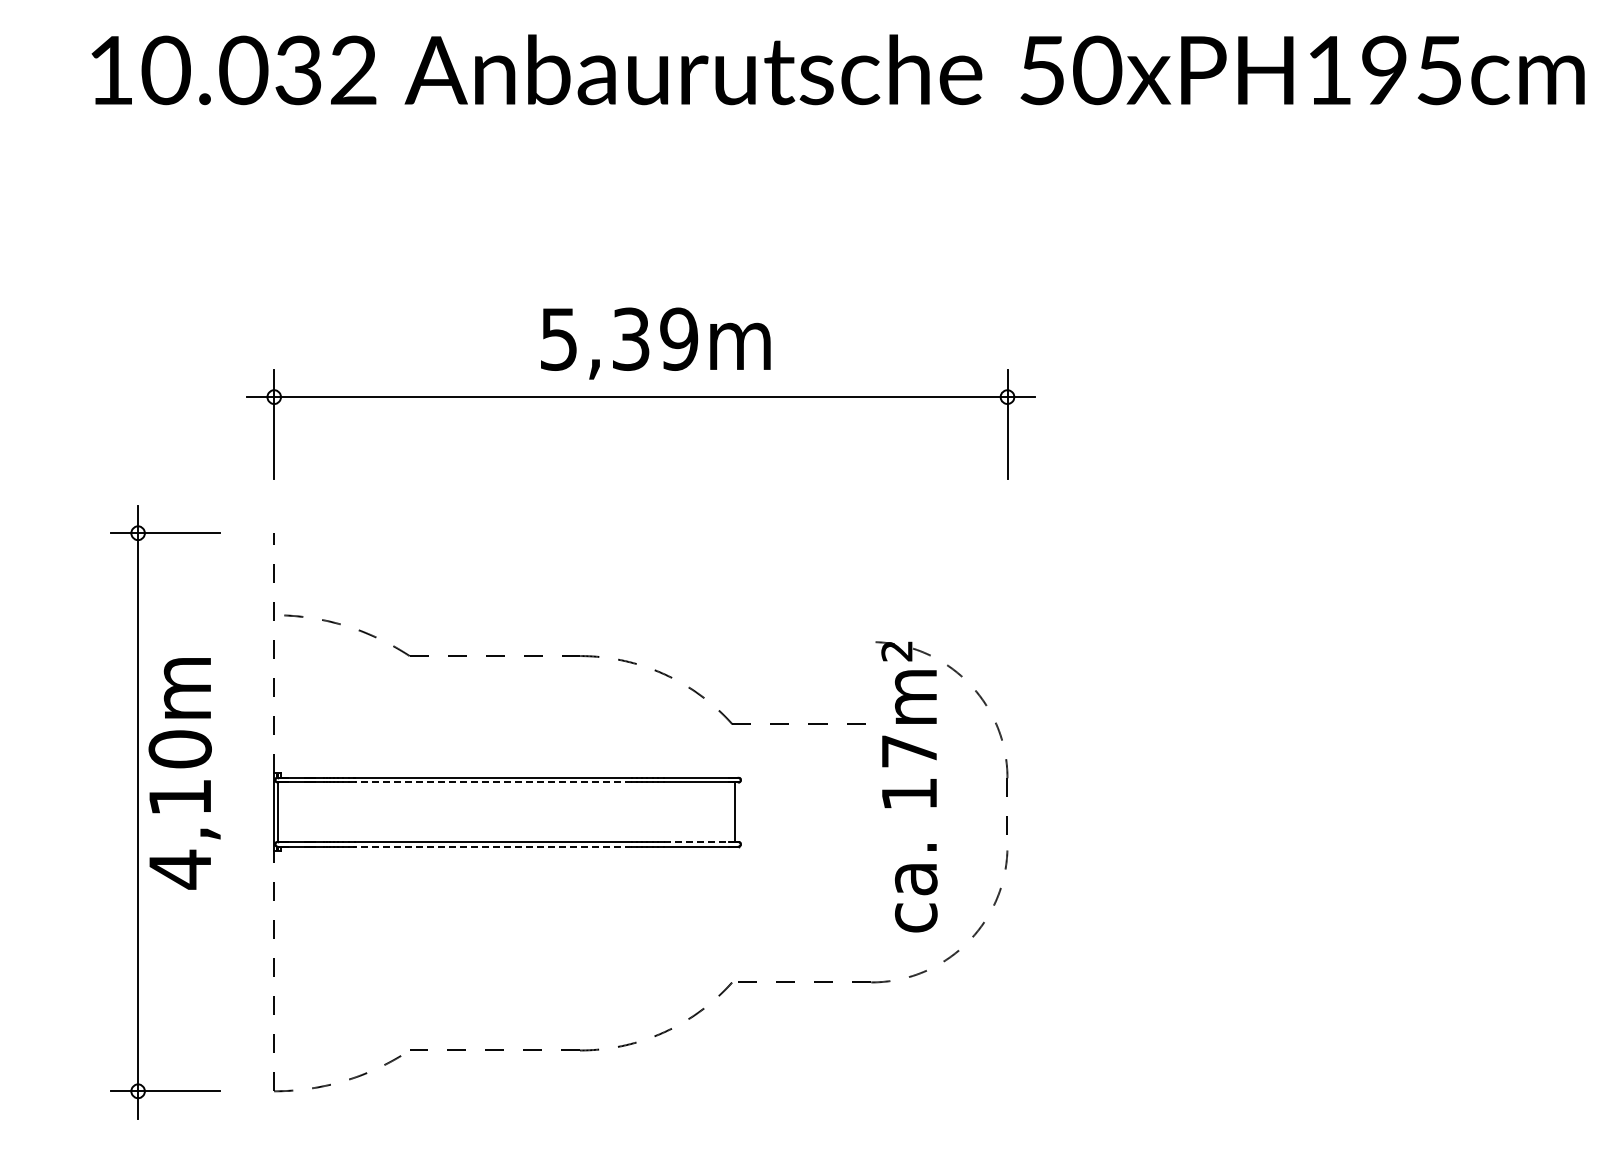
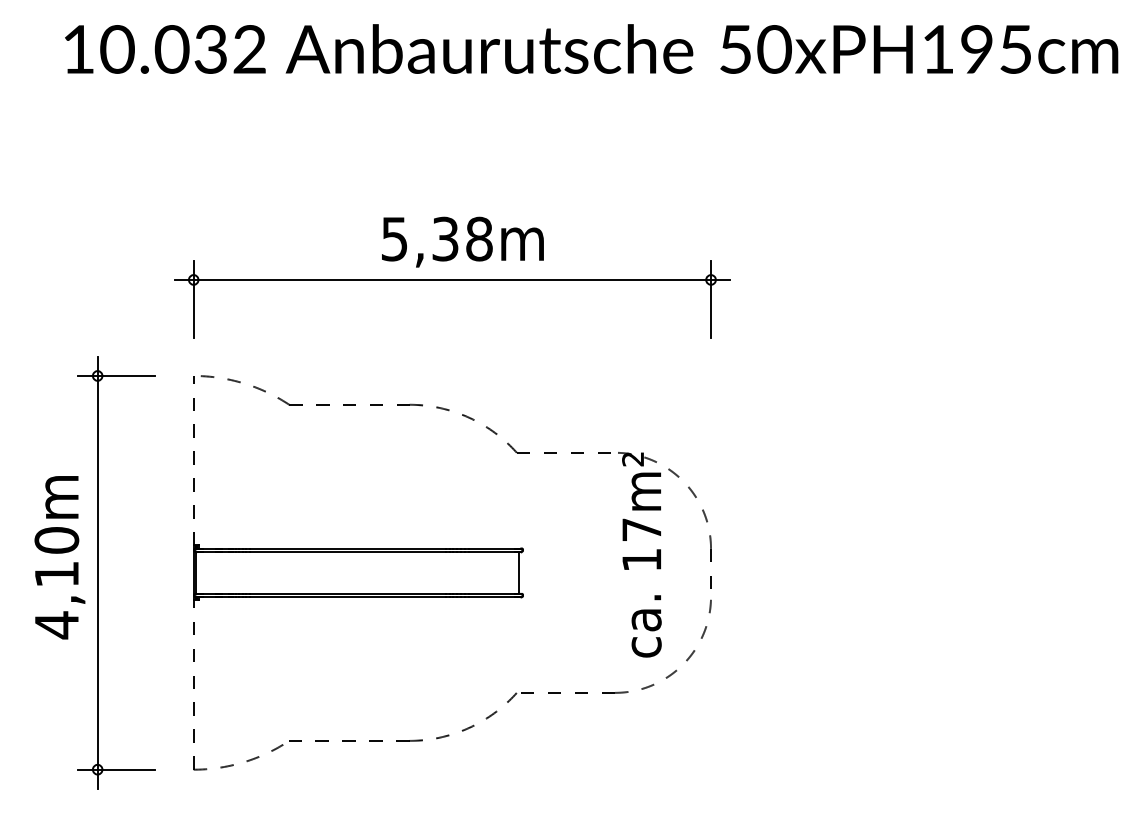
text: (679, 338) -> (479, 238), 5,39m -> 5,38m
part: (574, 656) -> (405, 405), moved
text: (184, 773) -> (59, 557), moved
line: (493, 782) -> (348, 551), dashed -> solid
line: (696, 842) -> (491, 594), dashed -> solid
line: (493, 846) -> (348, 596), dashed -> solid

